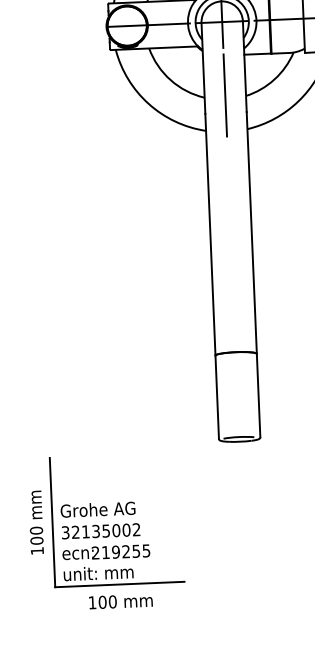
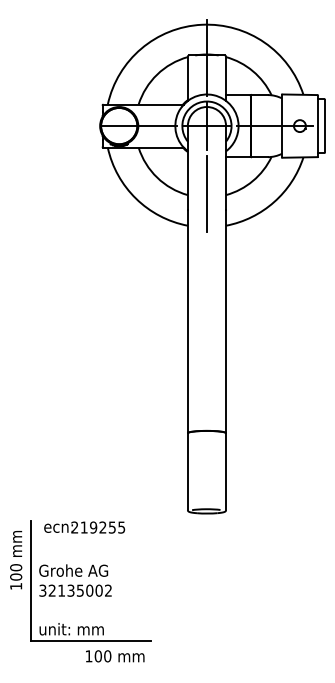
text: (36, 522) -> (16, 560), moved
text: (106, 552) -> (84, 527), moved
text: (121, 601) -> (115, 656), moved

